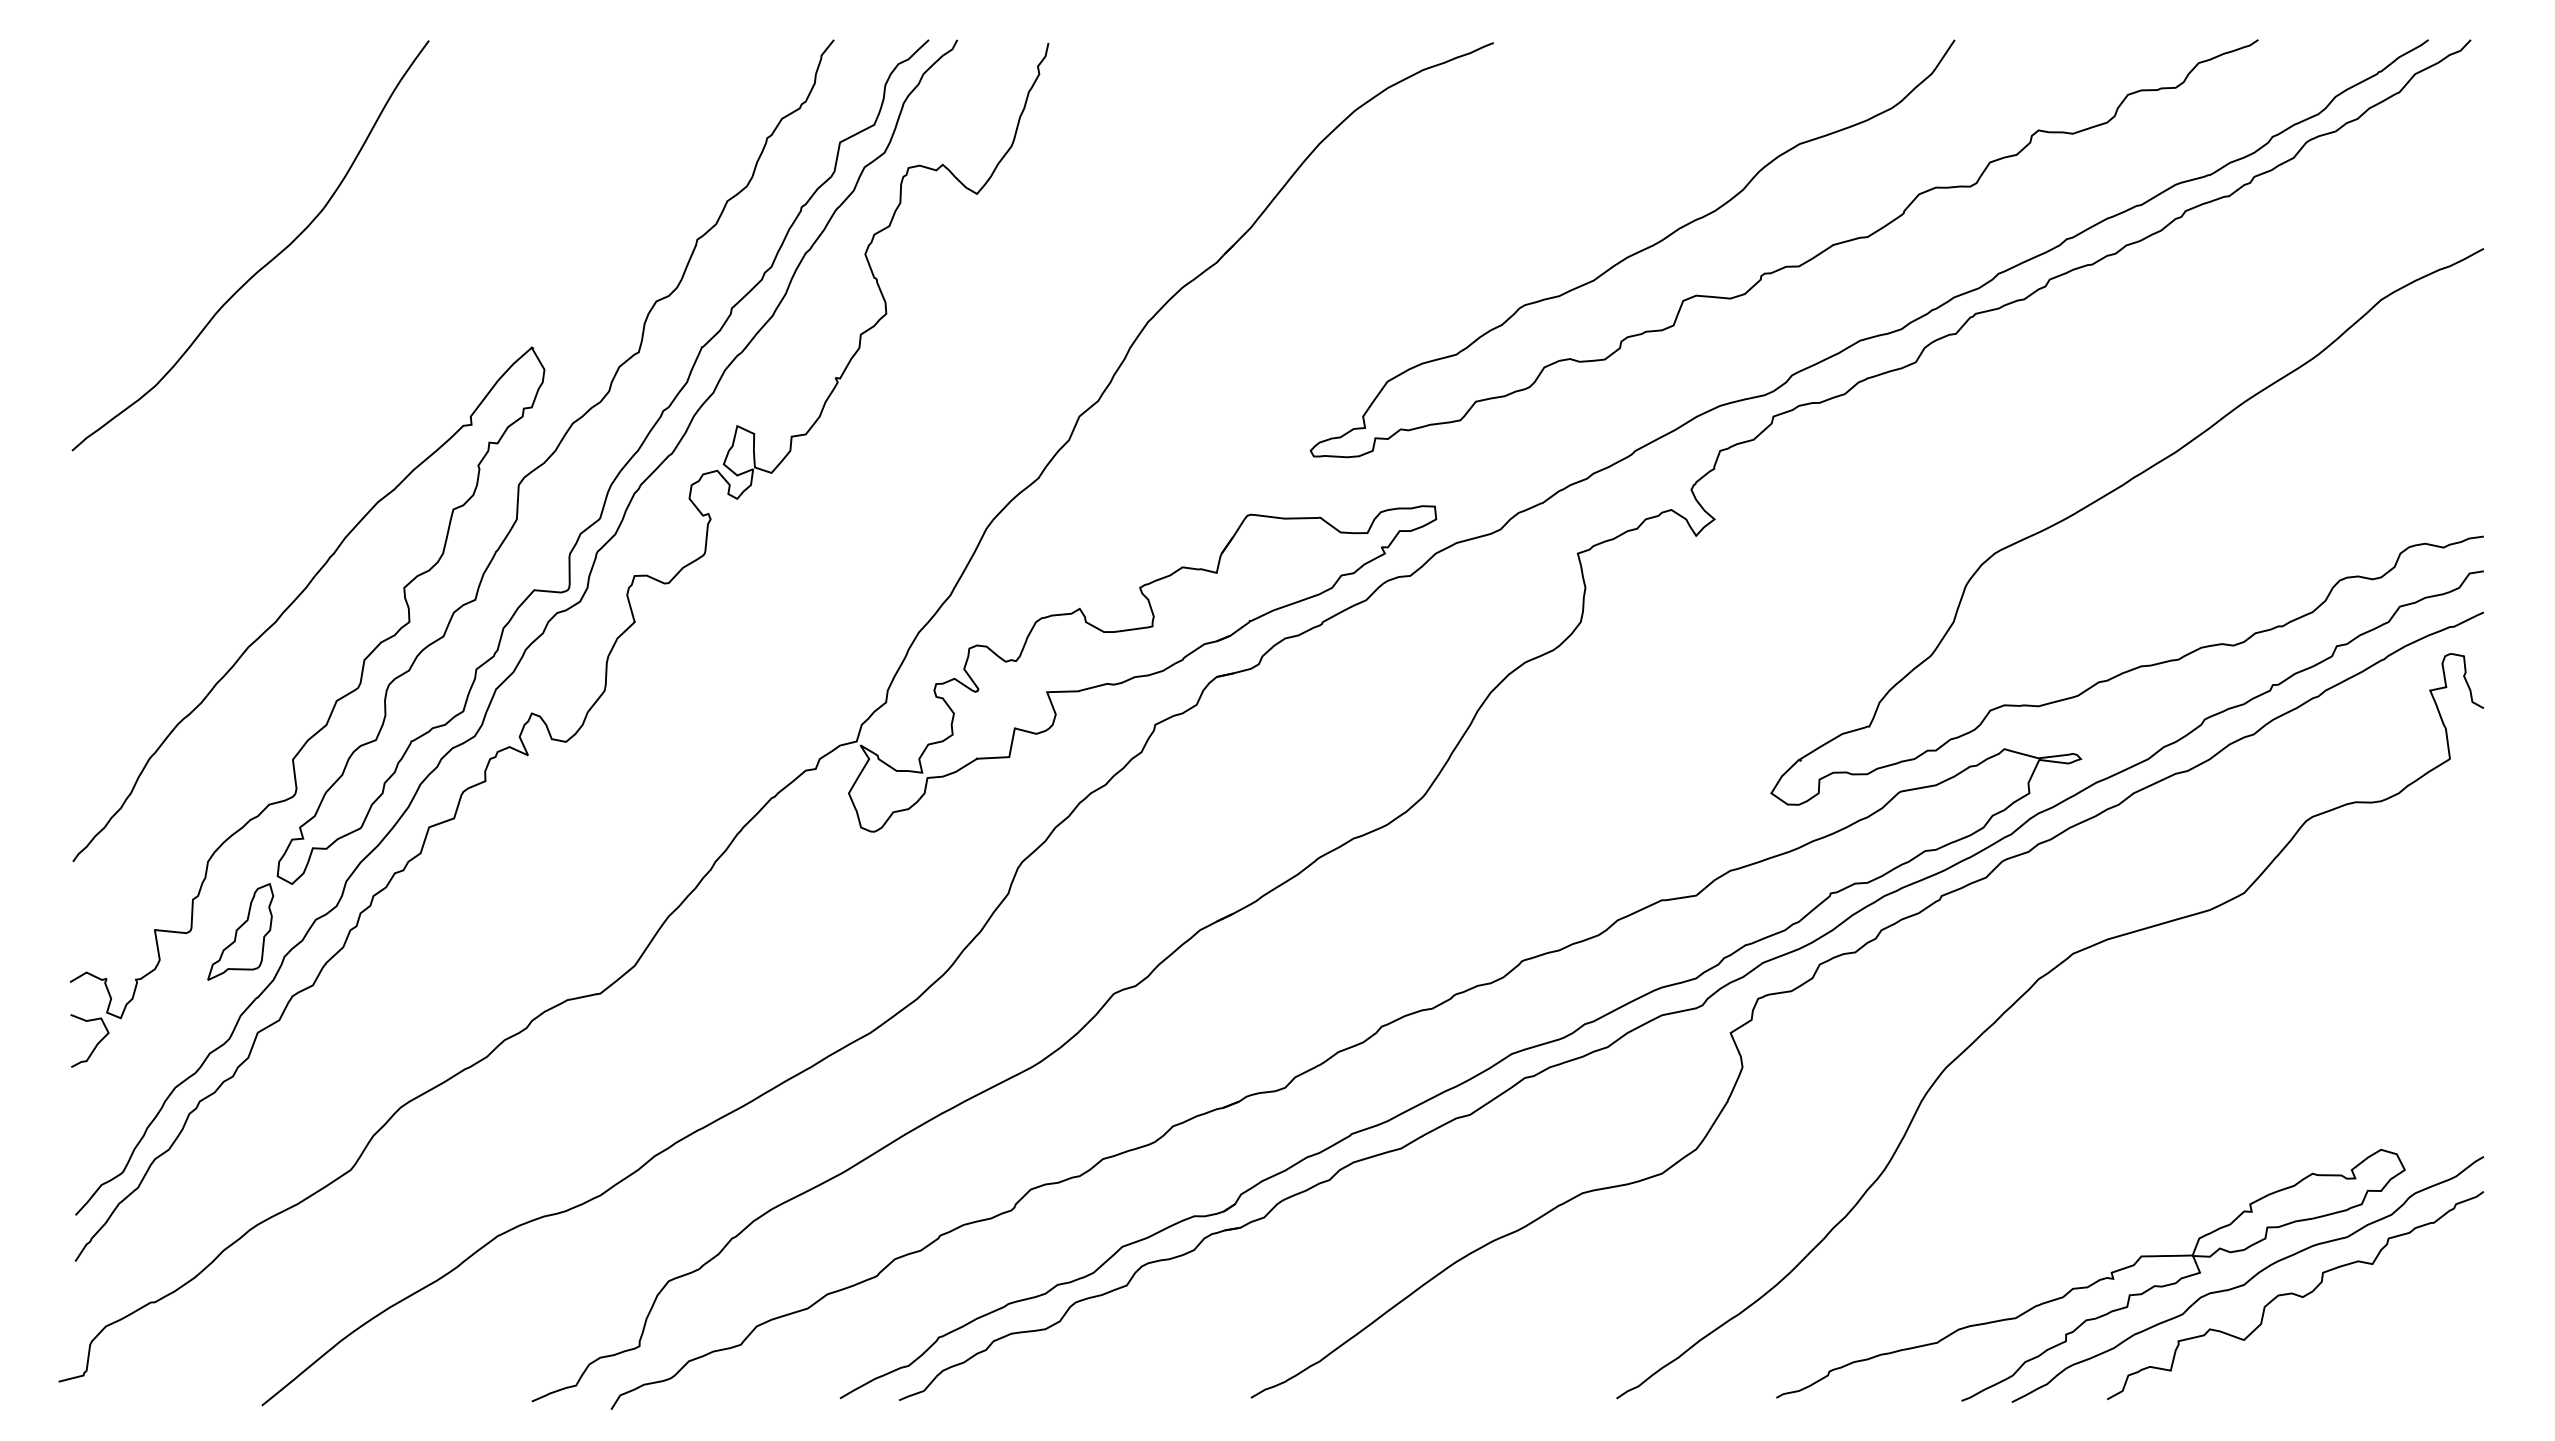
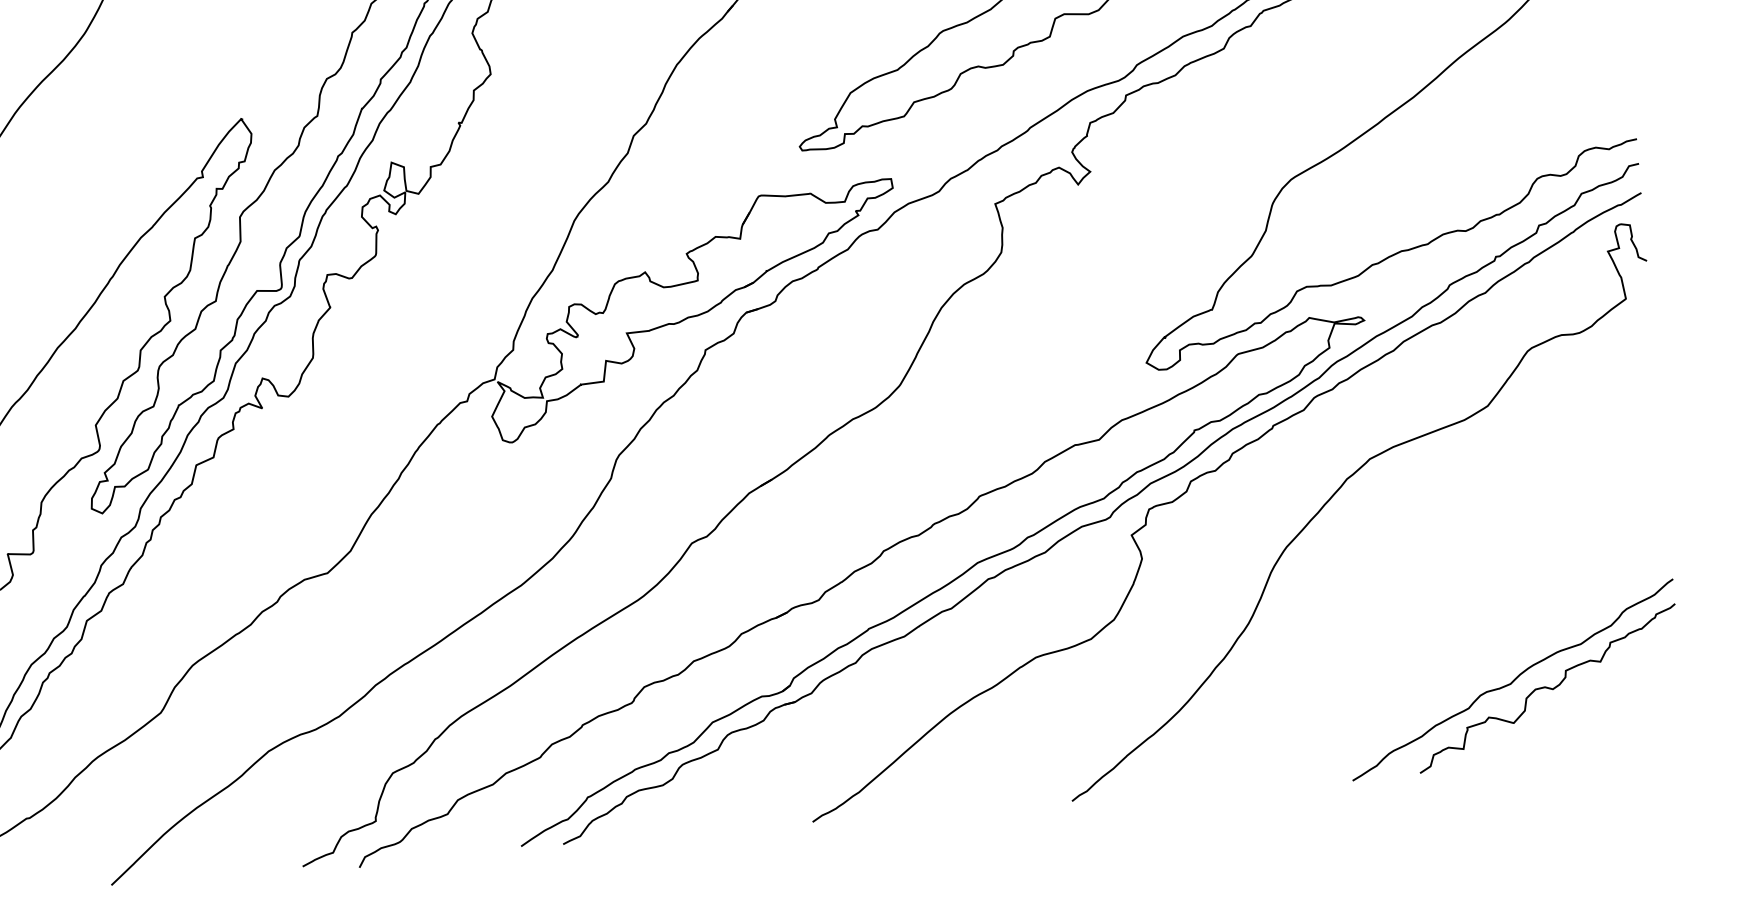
part: (240, 931) -> (68, 550), removed
curve: (2093, 1282) -> (1403, 691), removed

